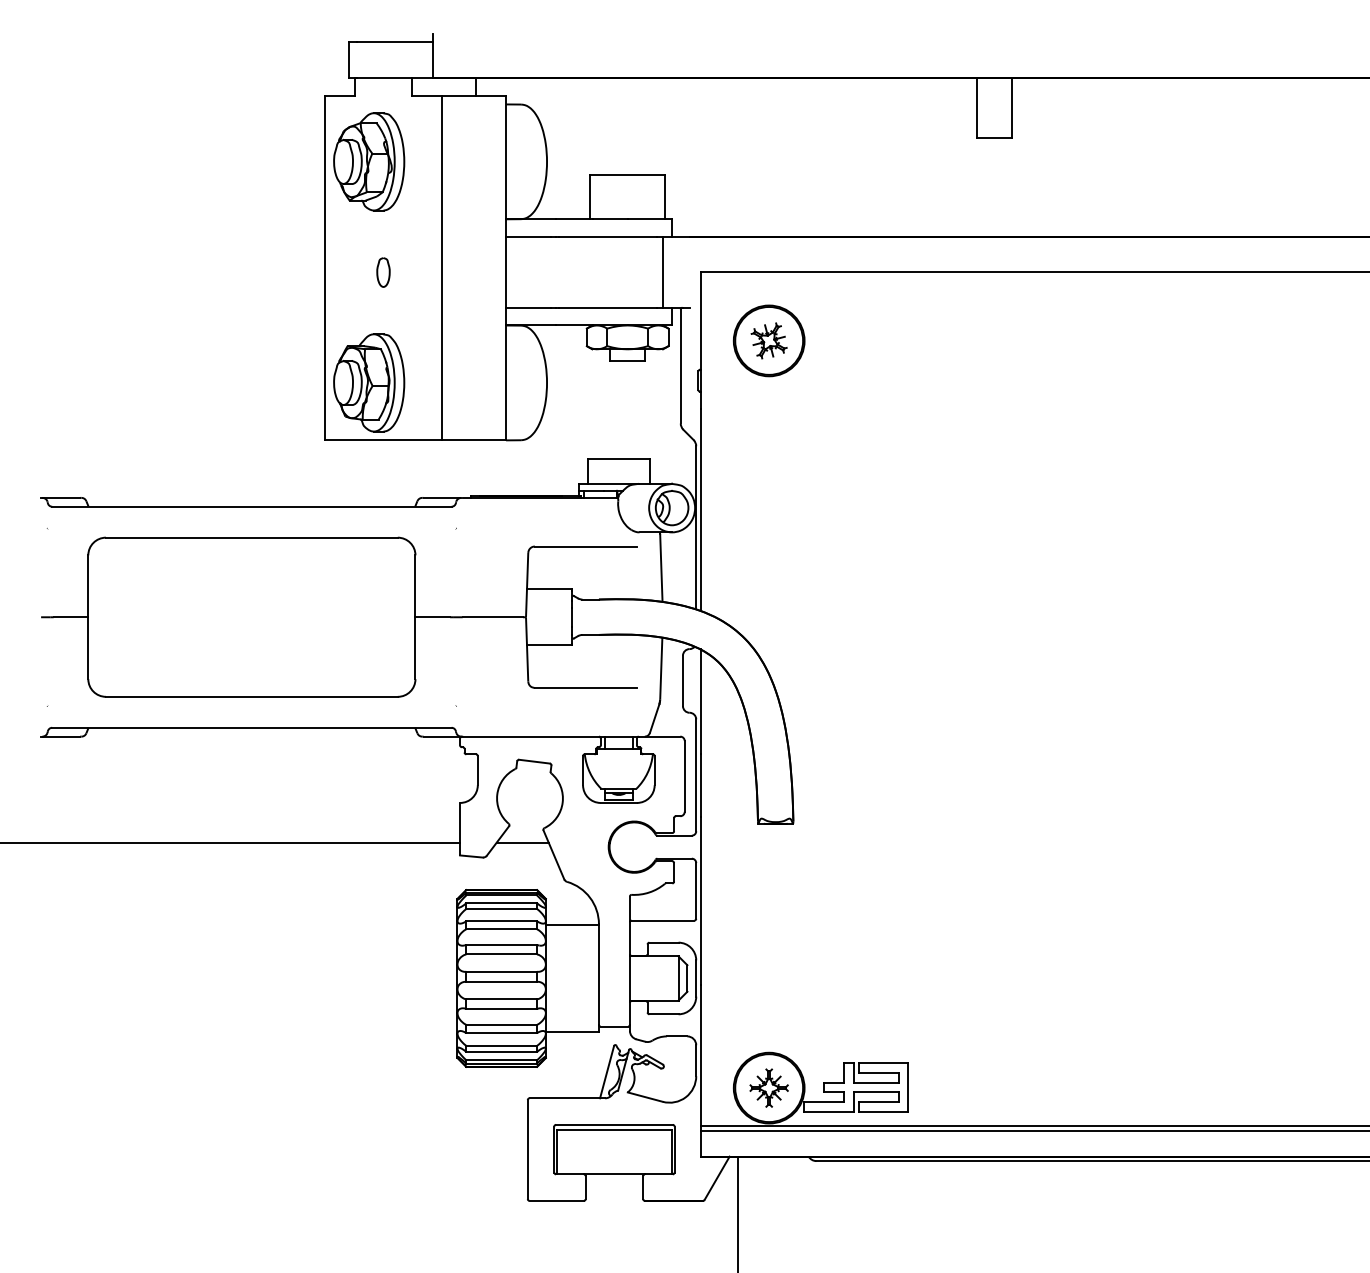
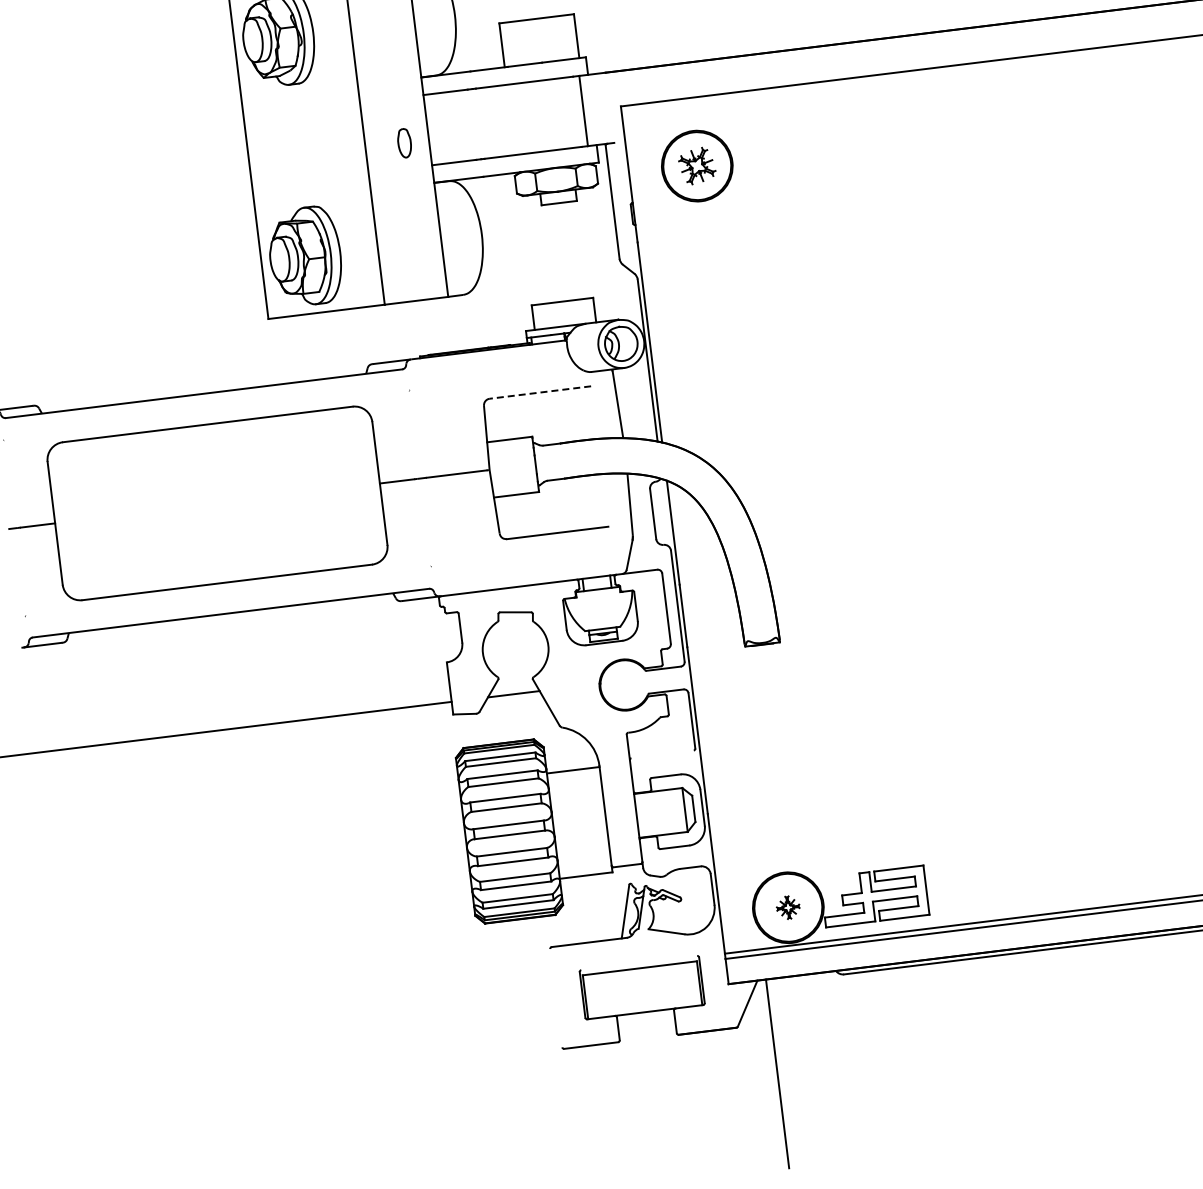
part: (383, 272) -> (404, 143), moved
line: (585, 546) -> (540, 392), solid -> dashed
line: (662, 920) -> (662, 754), removed
part: (768, 1087) -> (787, 907), size x0.6
line: (614, 1124) -> (639, 962), removed
line: (527, 1149) -> (555, 998), removed

